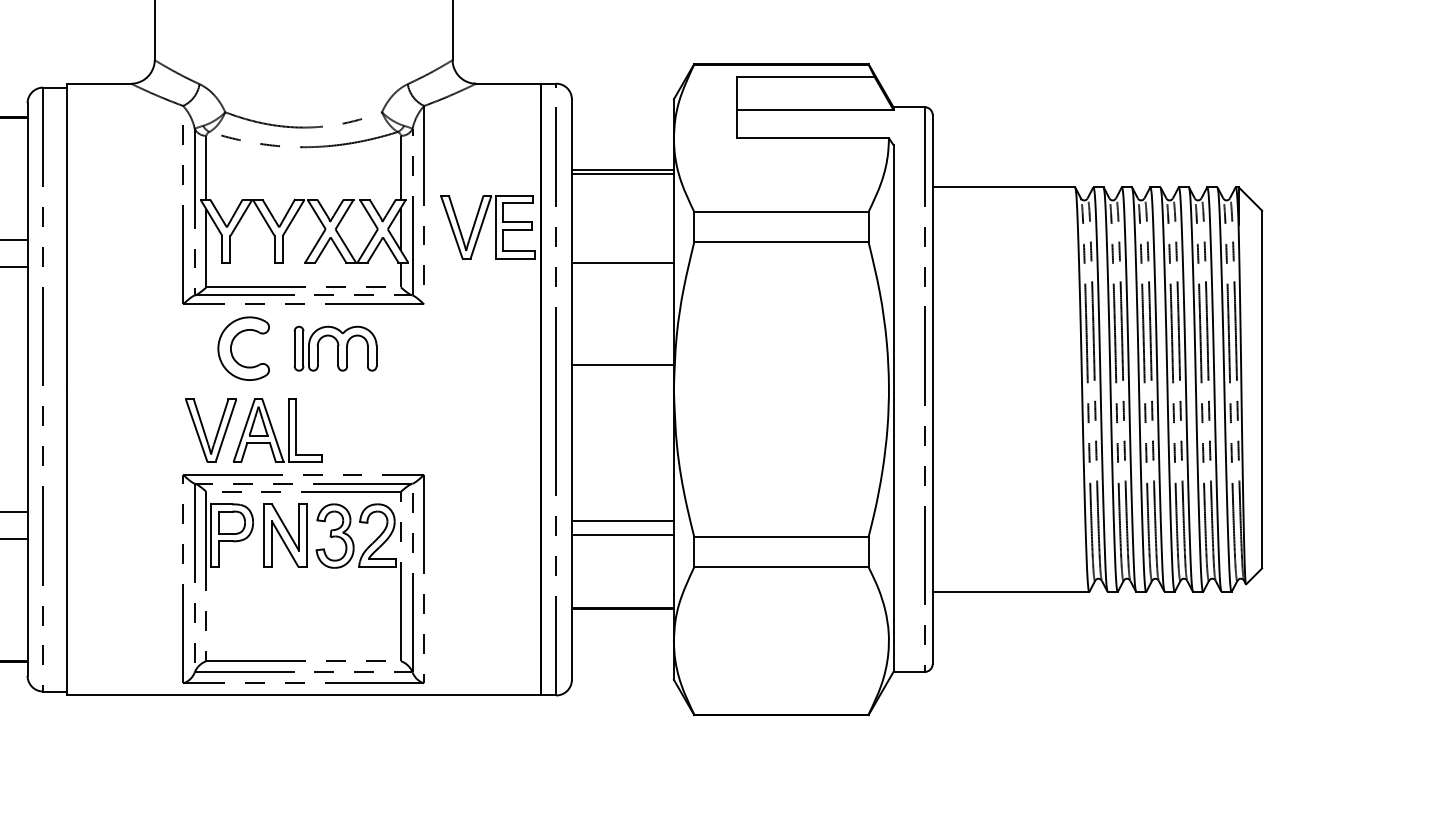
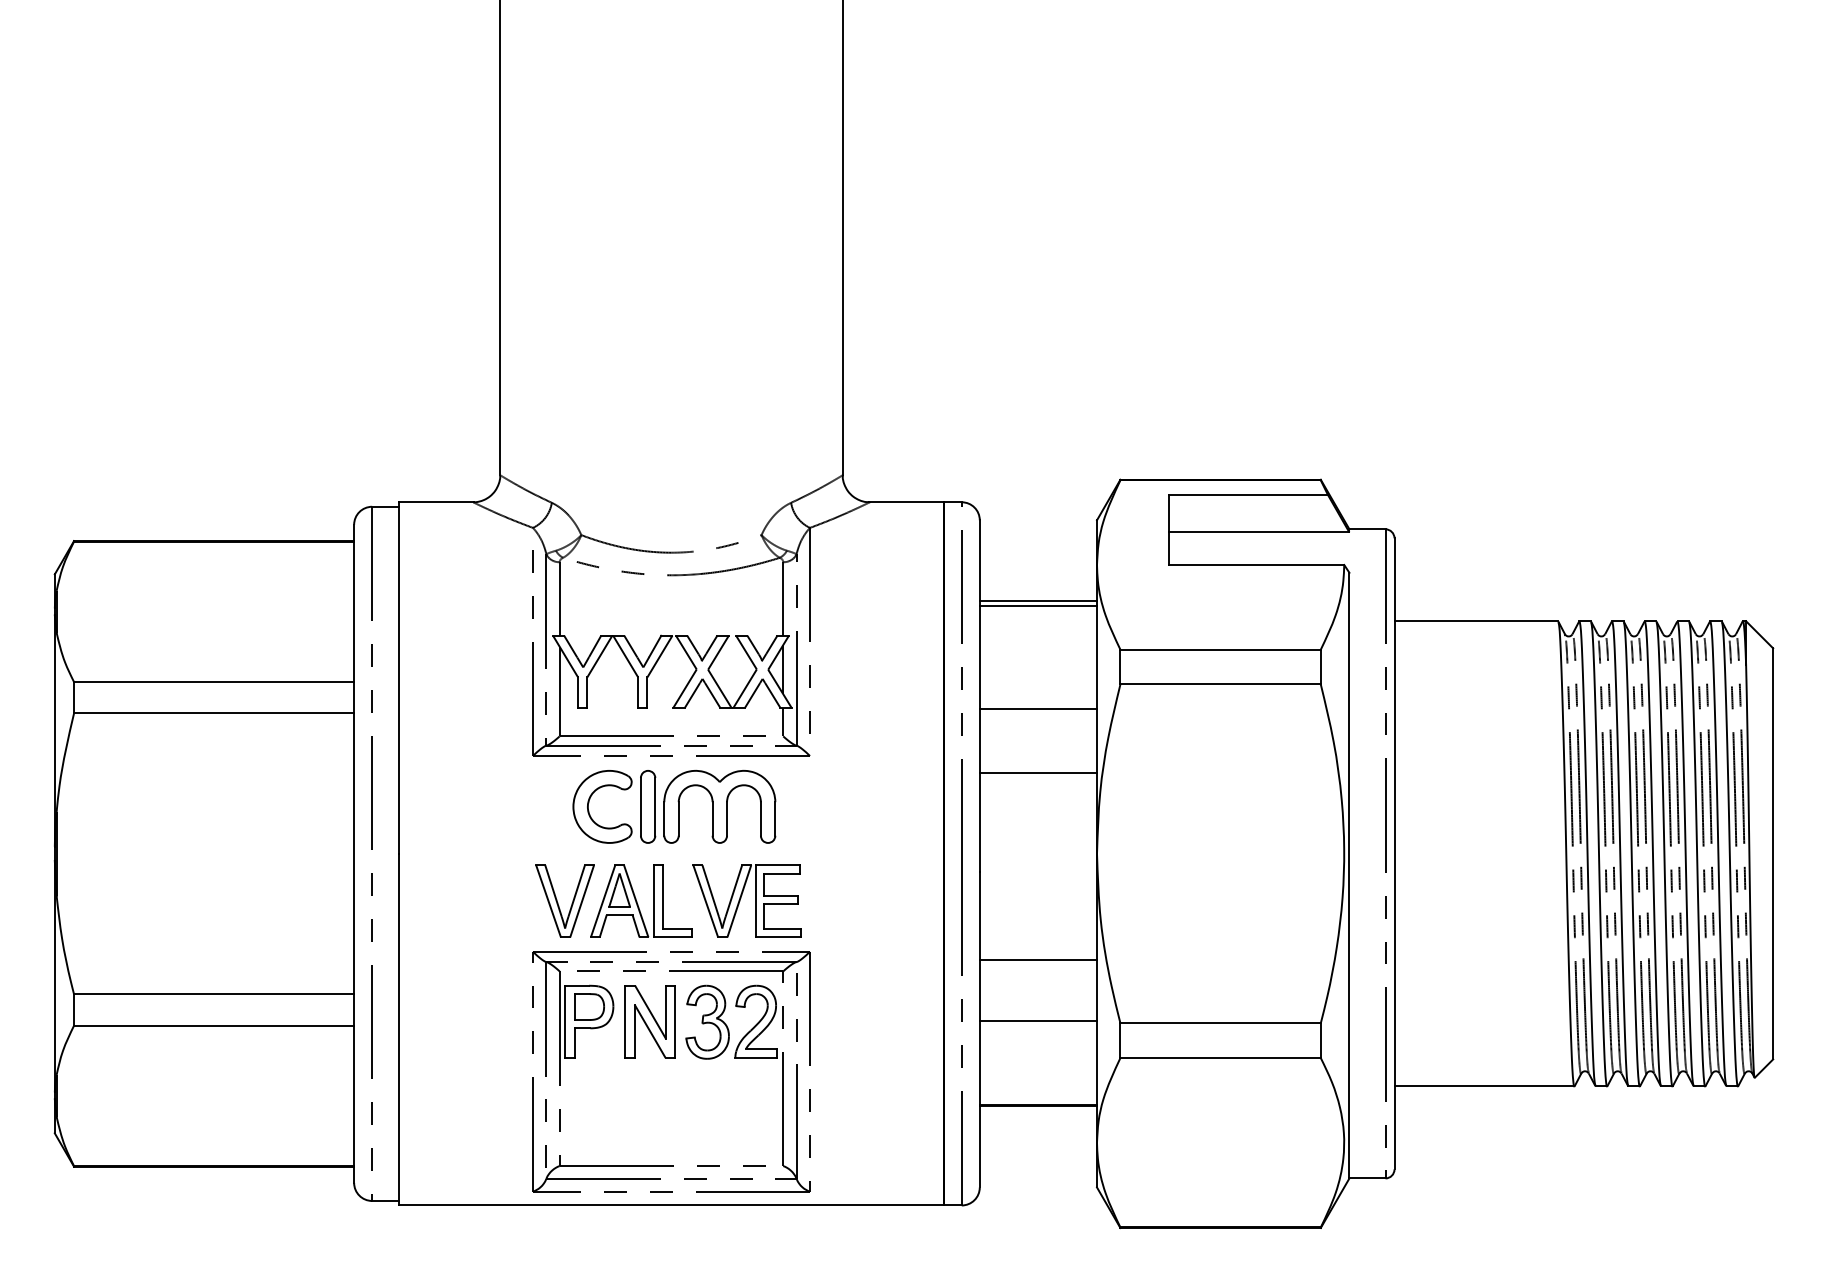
part: (487, 226) -> (746, 900), moved
part: (335, 348) -> (708, 806), size x1.43
line: (622, 365) -> (1038, 773), moved
line: (622, 521) -> (1038, 960), moved

